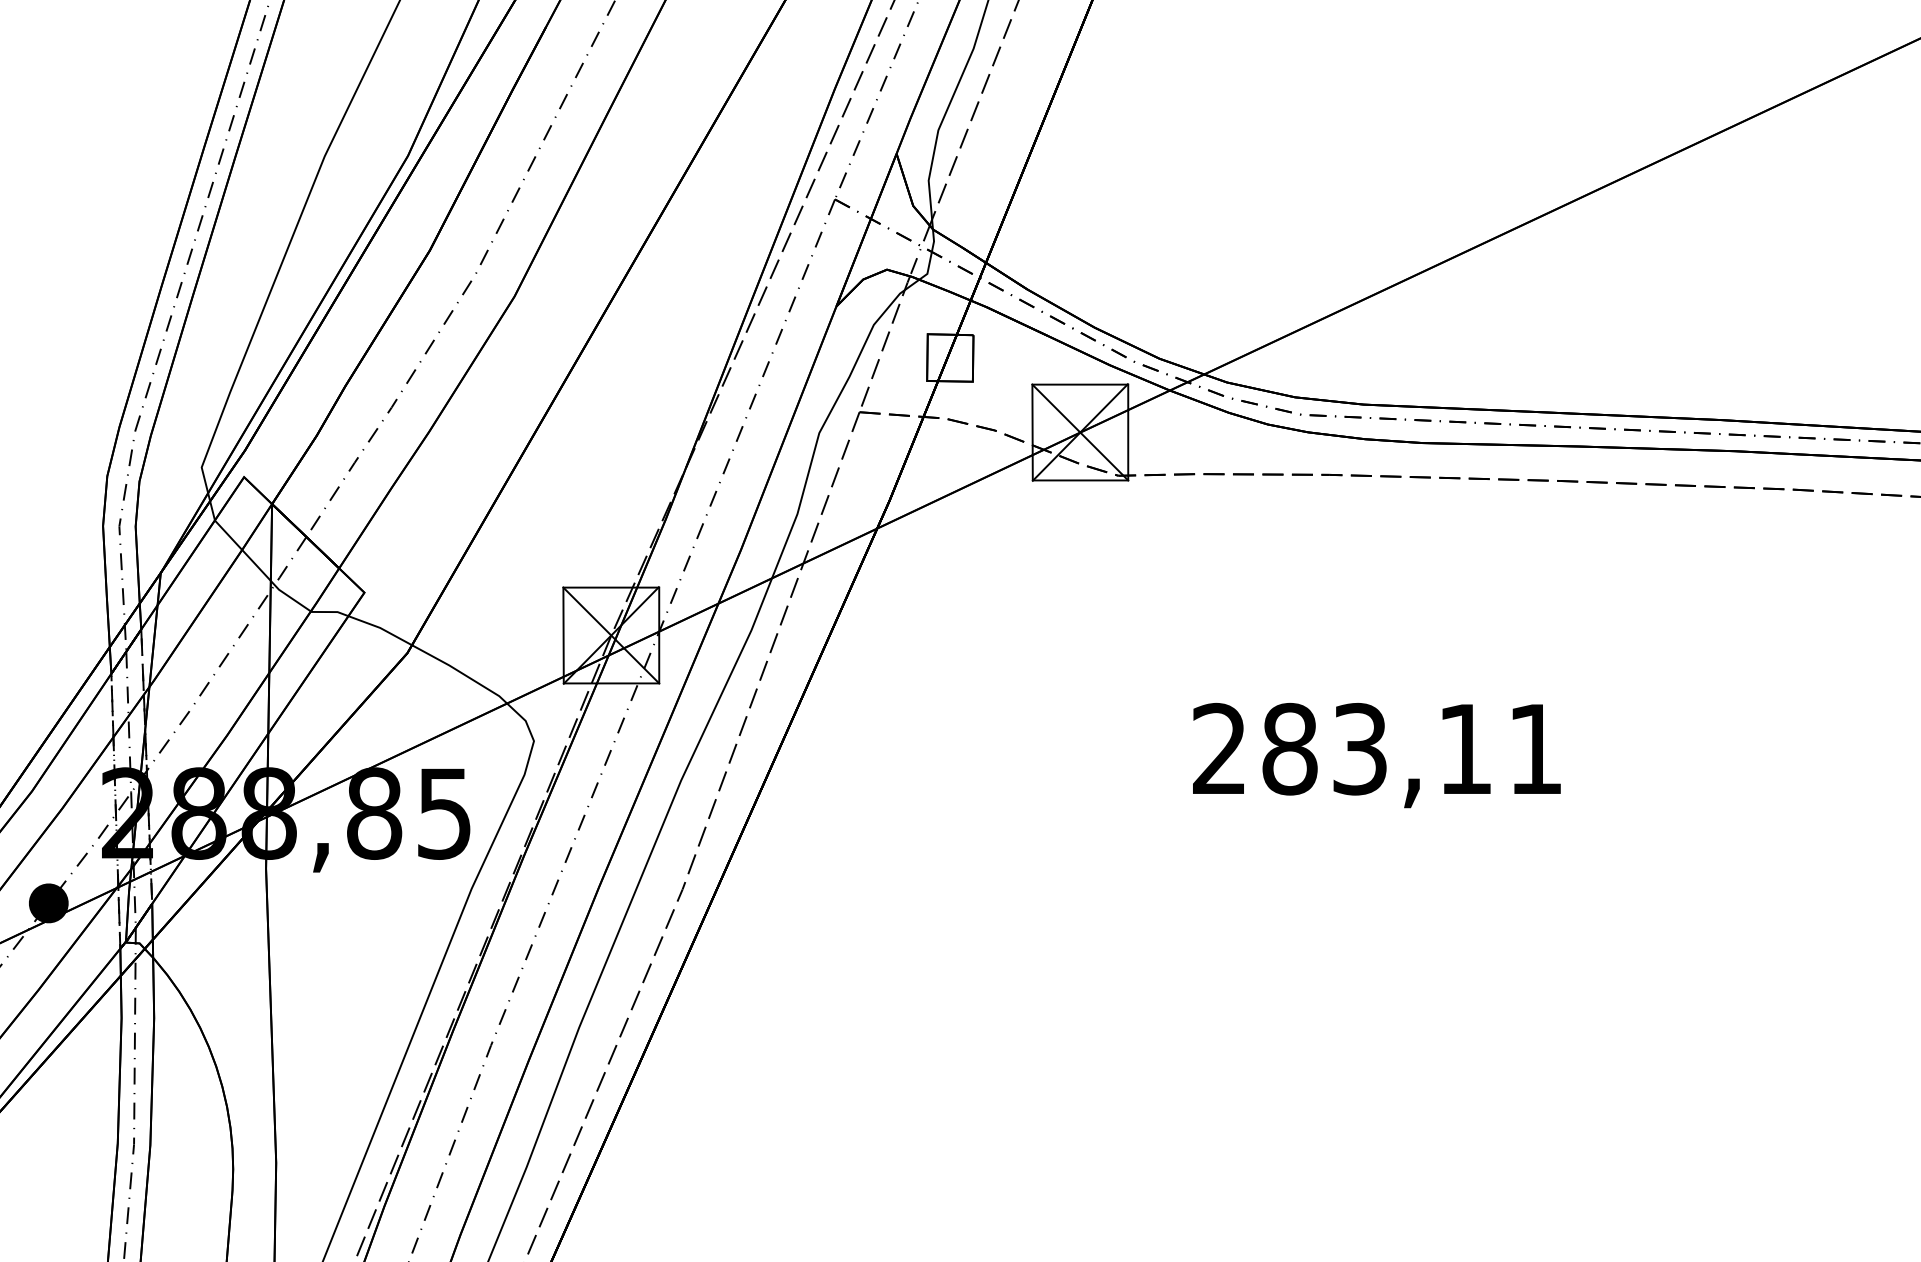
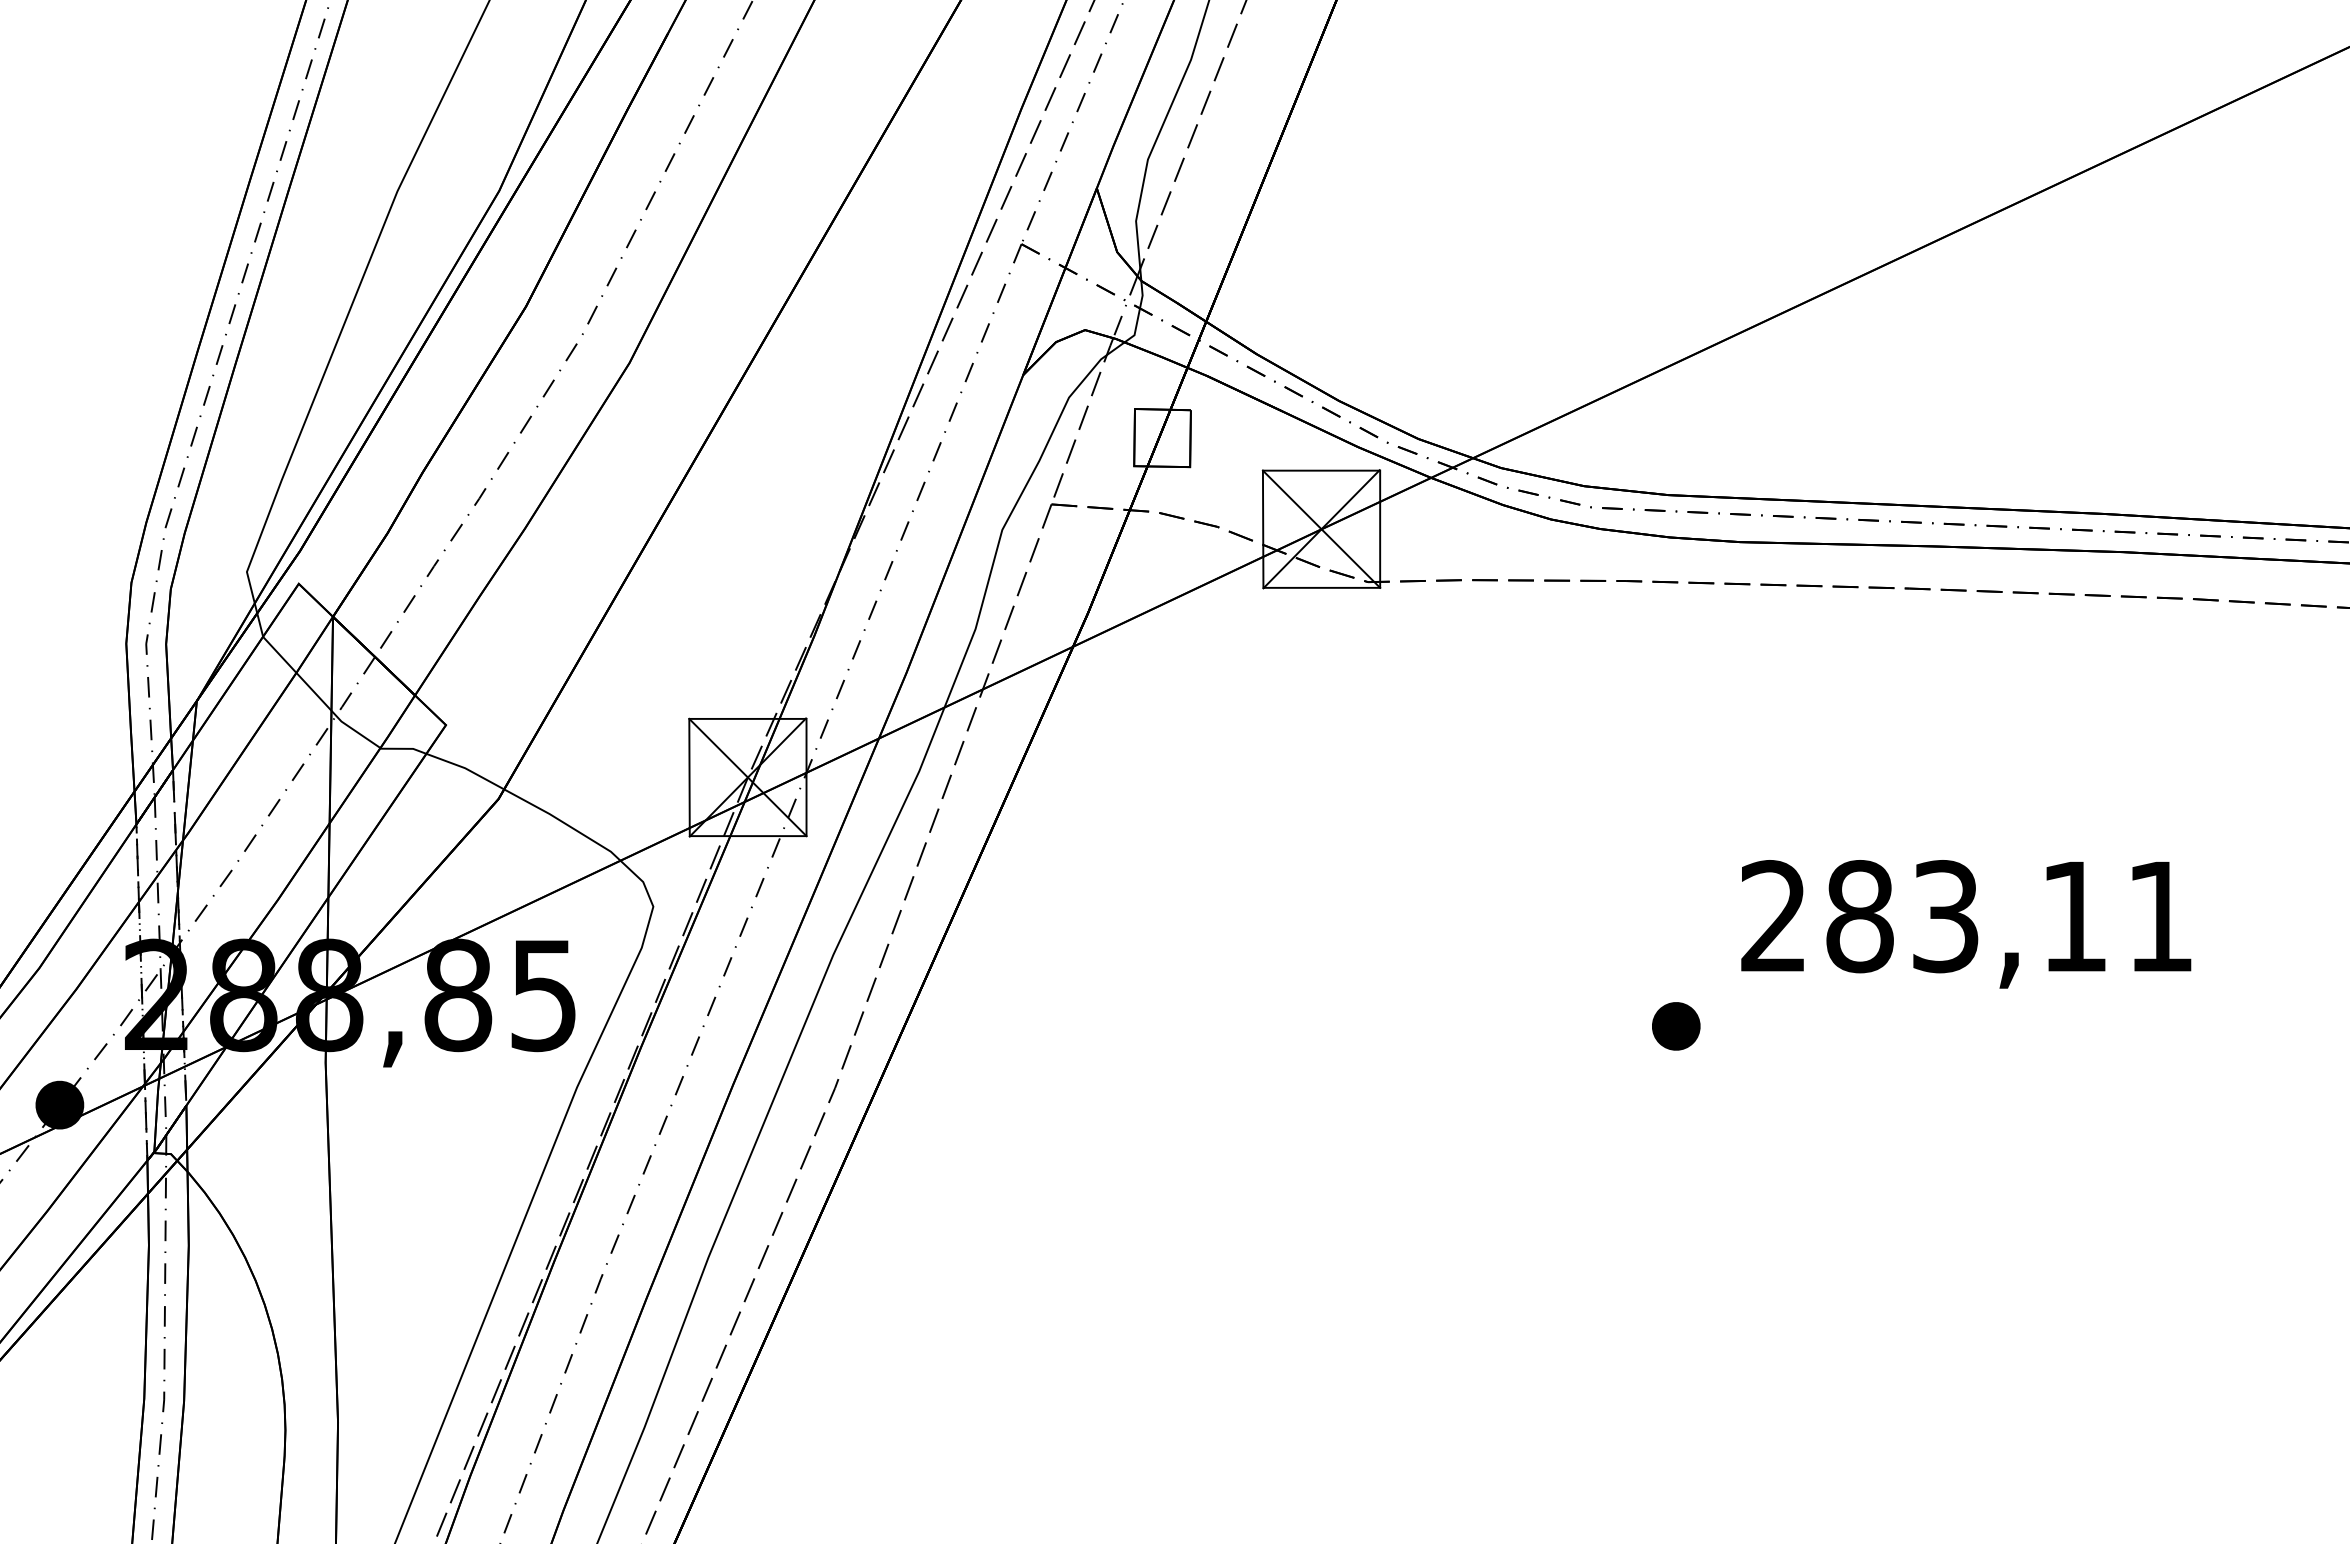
text: (1377, 755) -> (1966, 924), moved
part: (1370, 839) -> (1676, 1026), added

